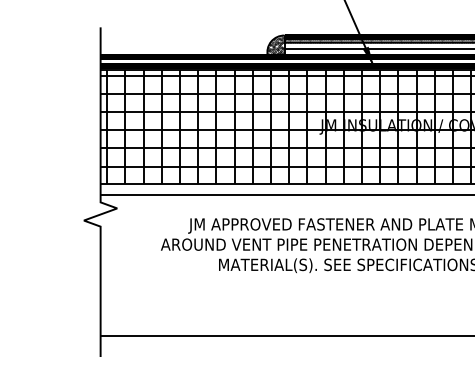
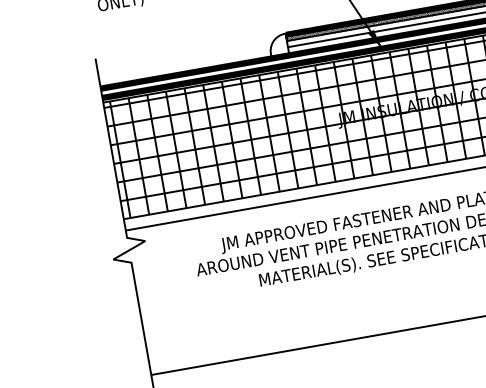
hatch: (275, 45) -> (277, 45), removed

